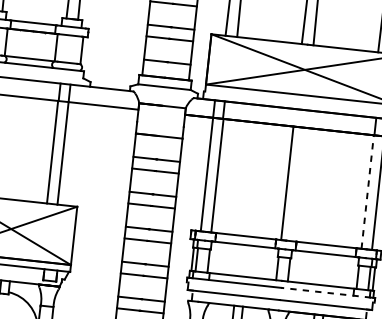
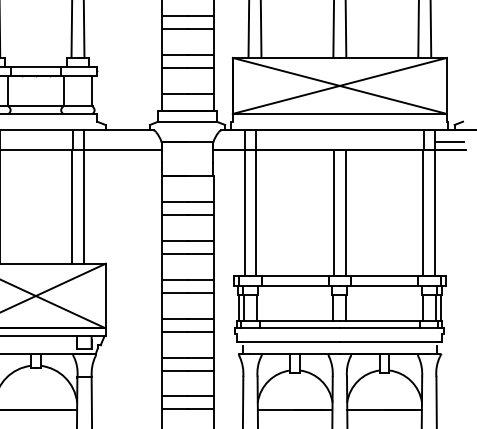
line: (297, 184) -> (345, 212), added
line: (367, 191) -> (423, 212), dashed -> solid
line: (325, 292) -> (389, 328), dashed -> solid

